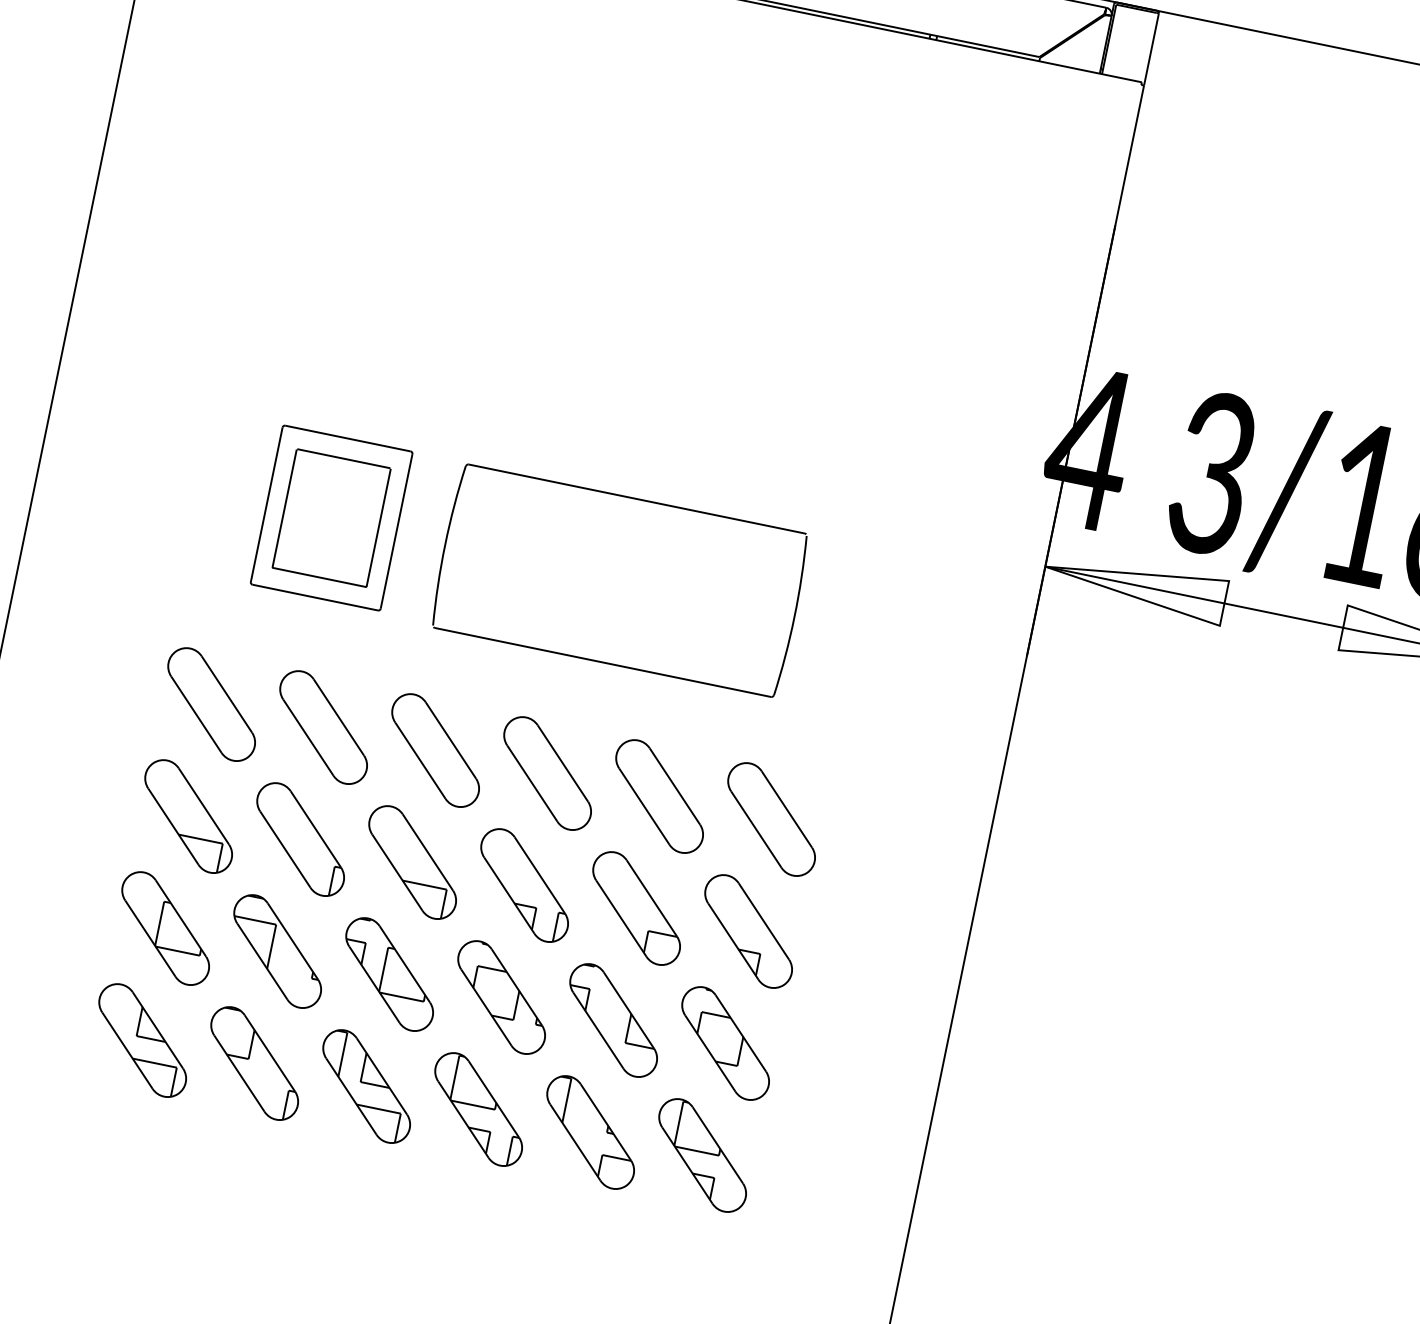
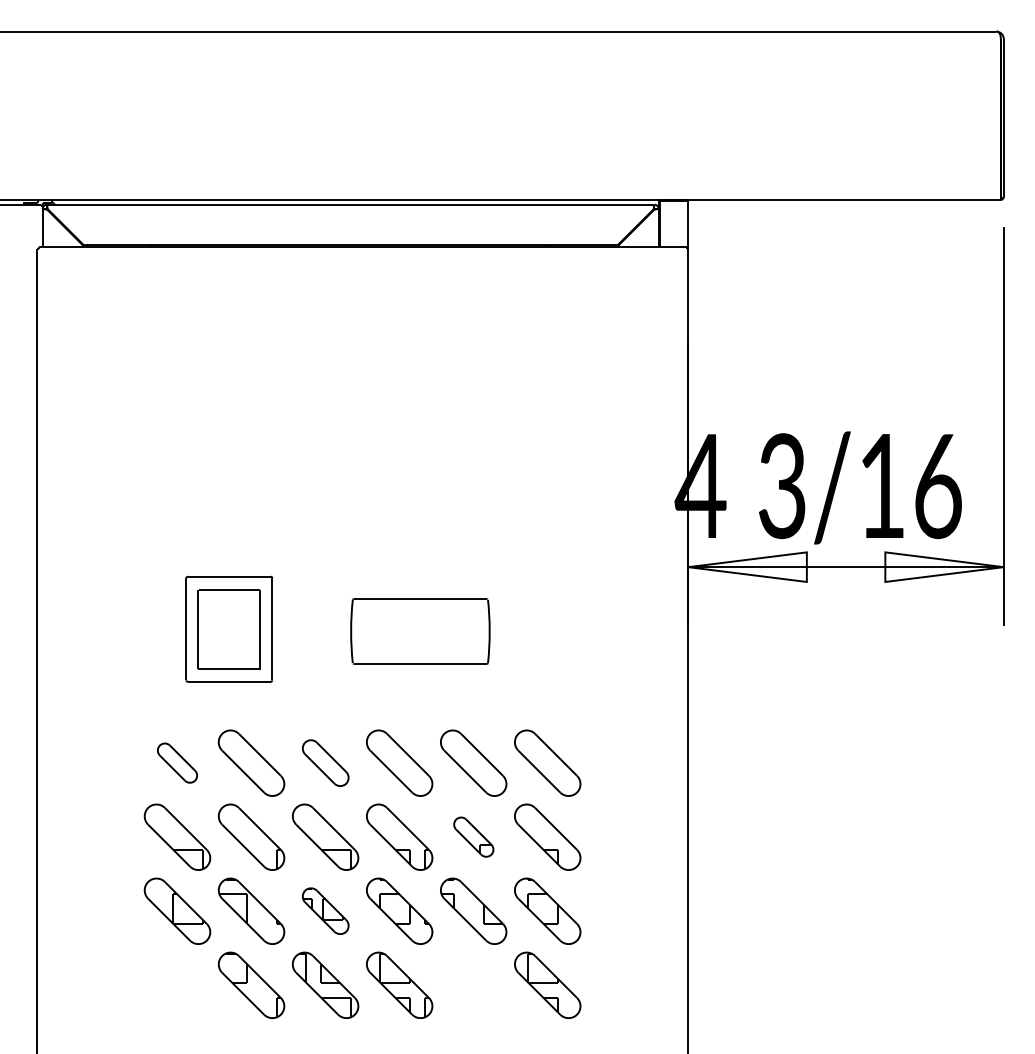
part: (620, 580) -> (420, 631), size x0.6
part: (211, 703) -> (177, 762), size x0.6
part: (435, 749) -> (325, 762), size x0.7
part: (636, 907) -> (473, 836), size x0.6
part: (389, 973) -> (325, 910), size x0.7
part: (142, 1039) -> (177, 984), removed
part: (590, 1131) -> (473, 984), removed

